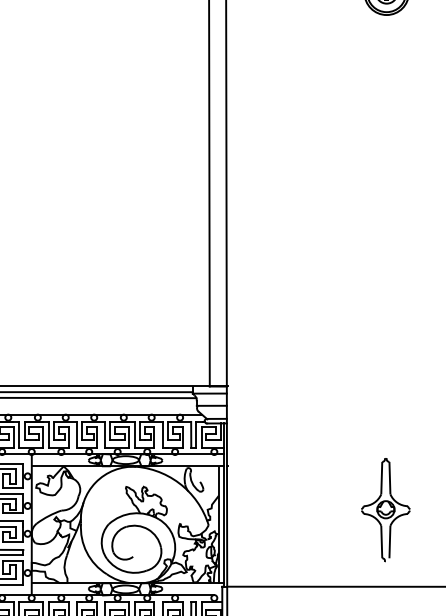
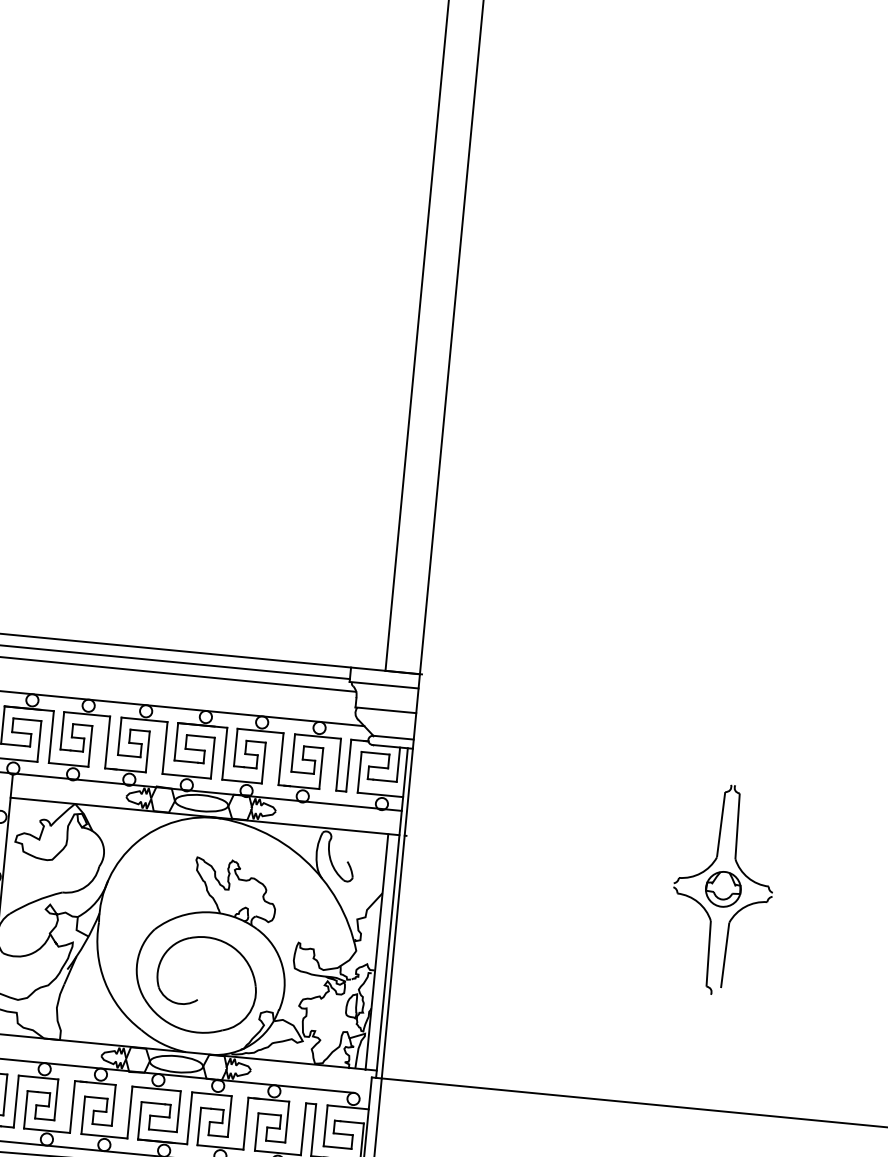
part: (385, 510) -> (722, 890), moved

